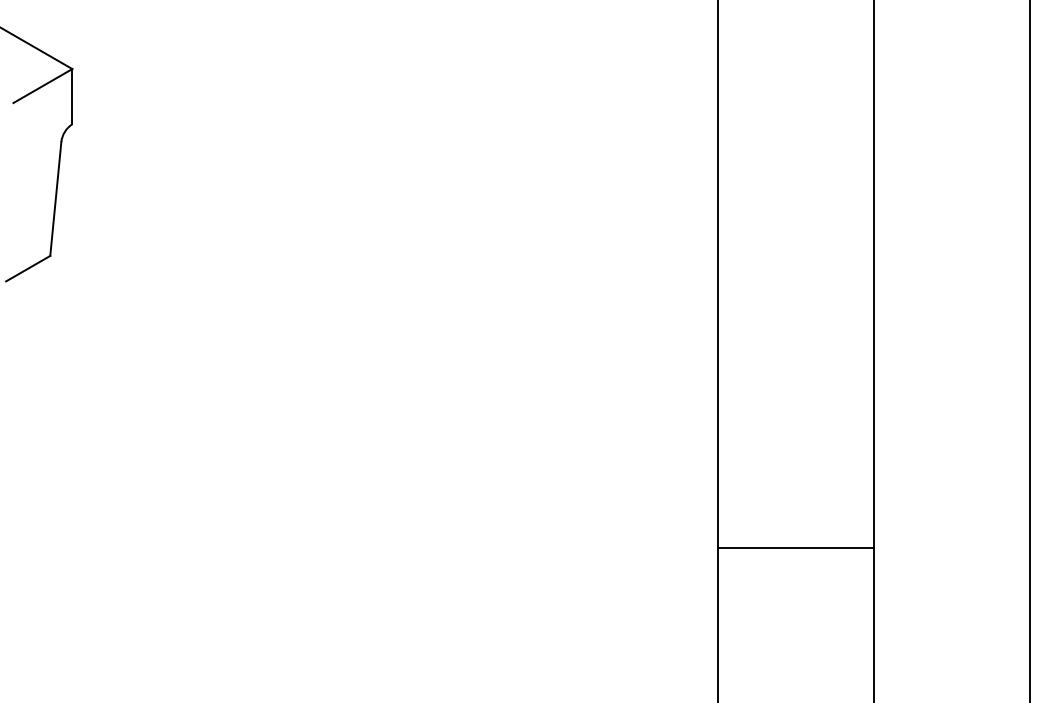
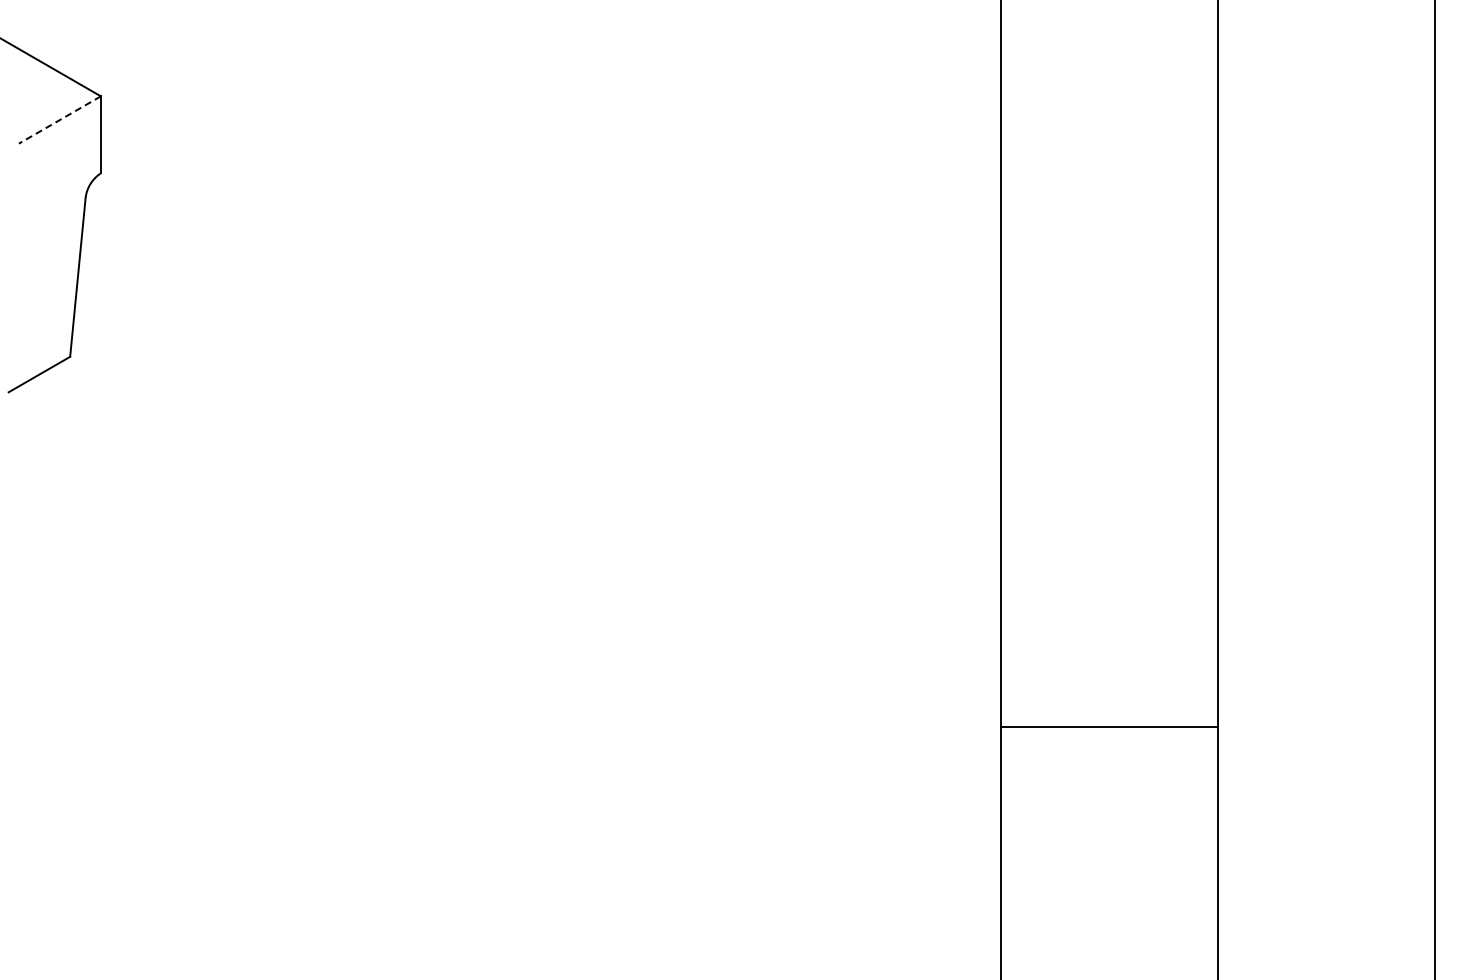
line: (42, 86) -> (59, 120), solid -> dashed
line: (795, 548) -> (1109, 727), moved

